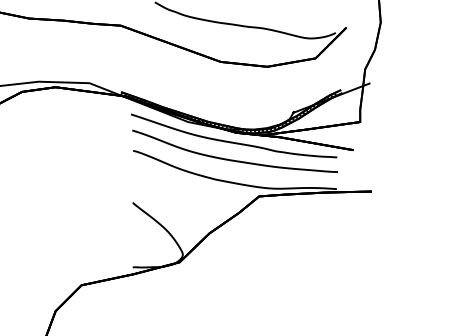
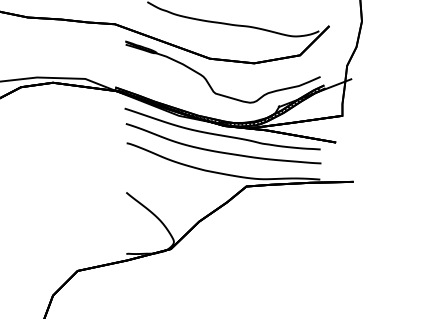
part: (219, 86) -> (208, 82), added

